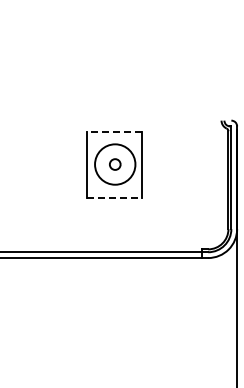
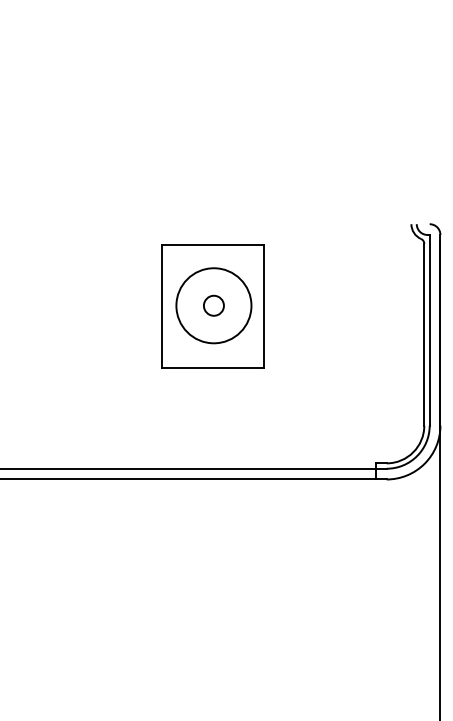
line: (113, 131) -> (210, 244), dashed -> solid
line: (114, 198) -> (212, 368), dashed -> solid

